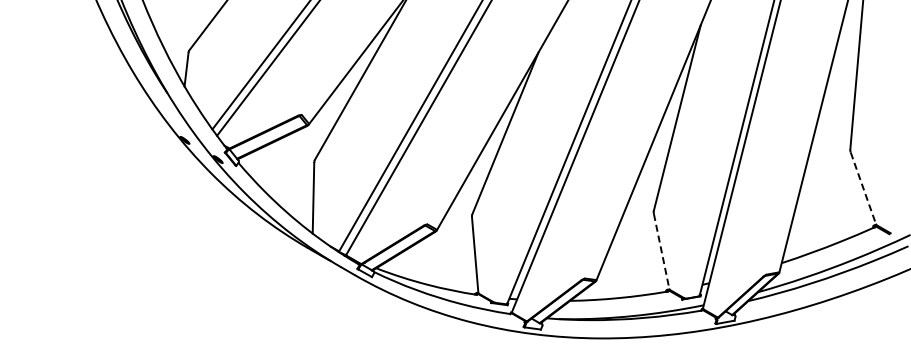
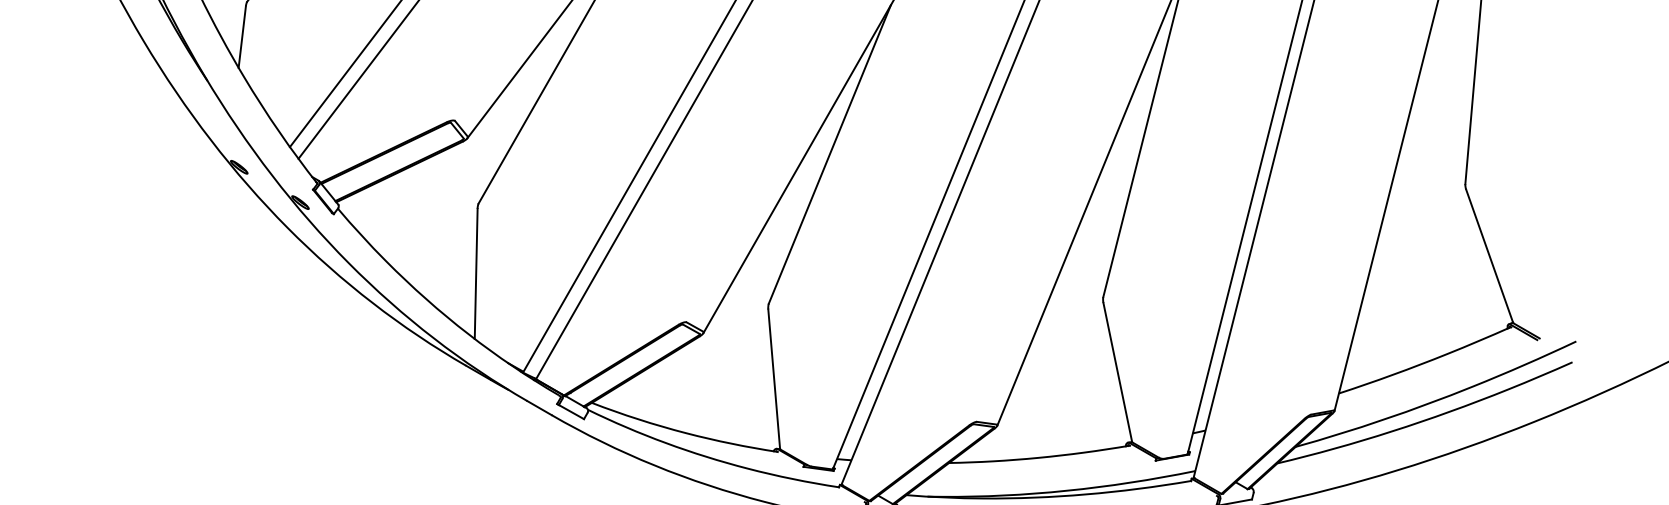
line: (863, 189) -> (1489, 257), dashed -> solid
line: (661, 251) -> (1117, 371), dashed -> solid

